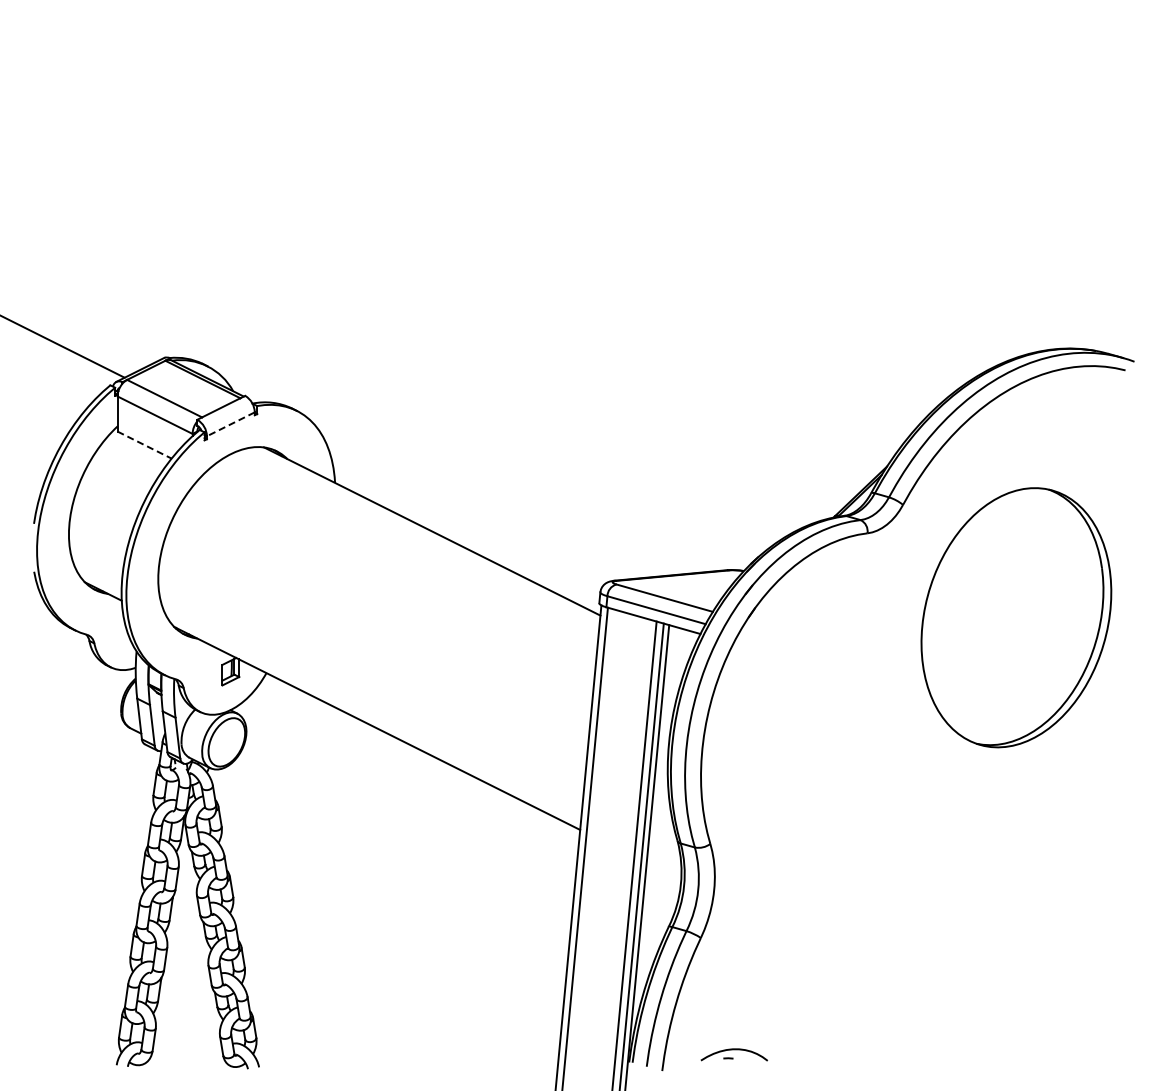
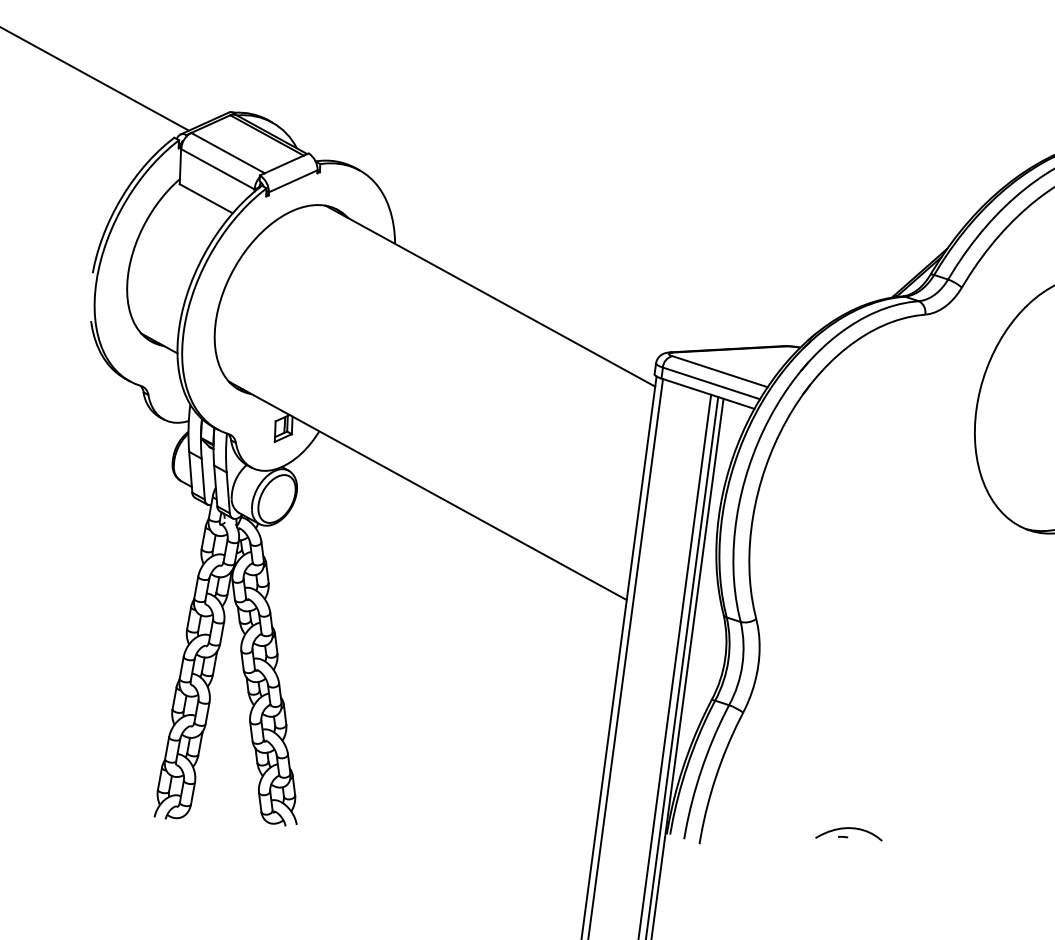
line: (230, 424) -> (292, 181), dashed -> solid
line: (145, 445) -> (207, 199), dashed -> solid
part: (733, 1054) -> (848, 833), moved

